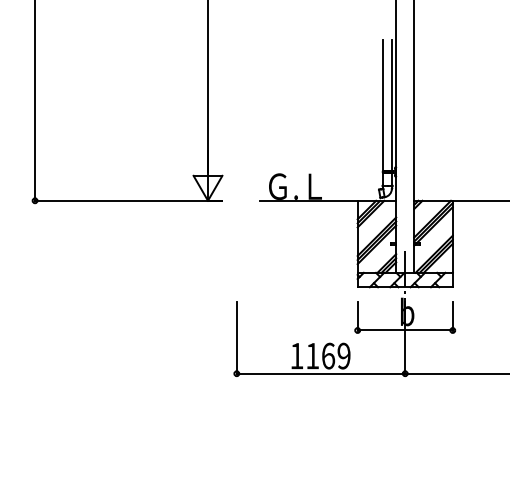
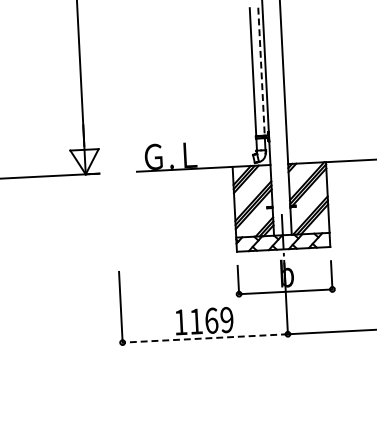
line: (391, 106) -> (261, 72), solid -> dashed
line: (320, 373) -> (204, 338), solid -> dashed

